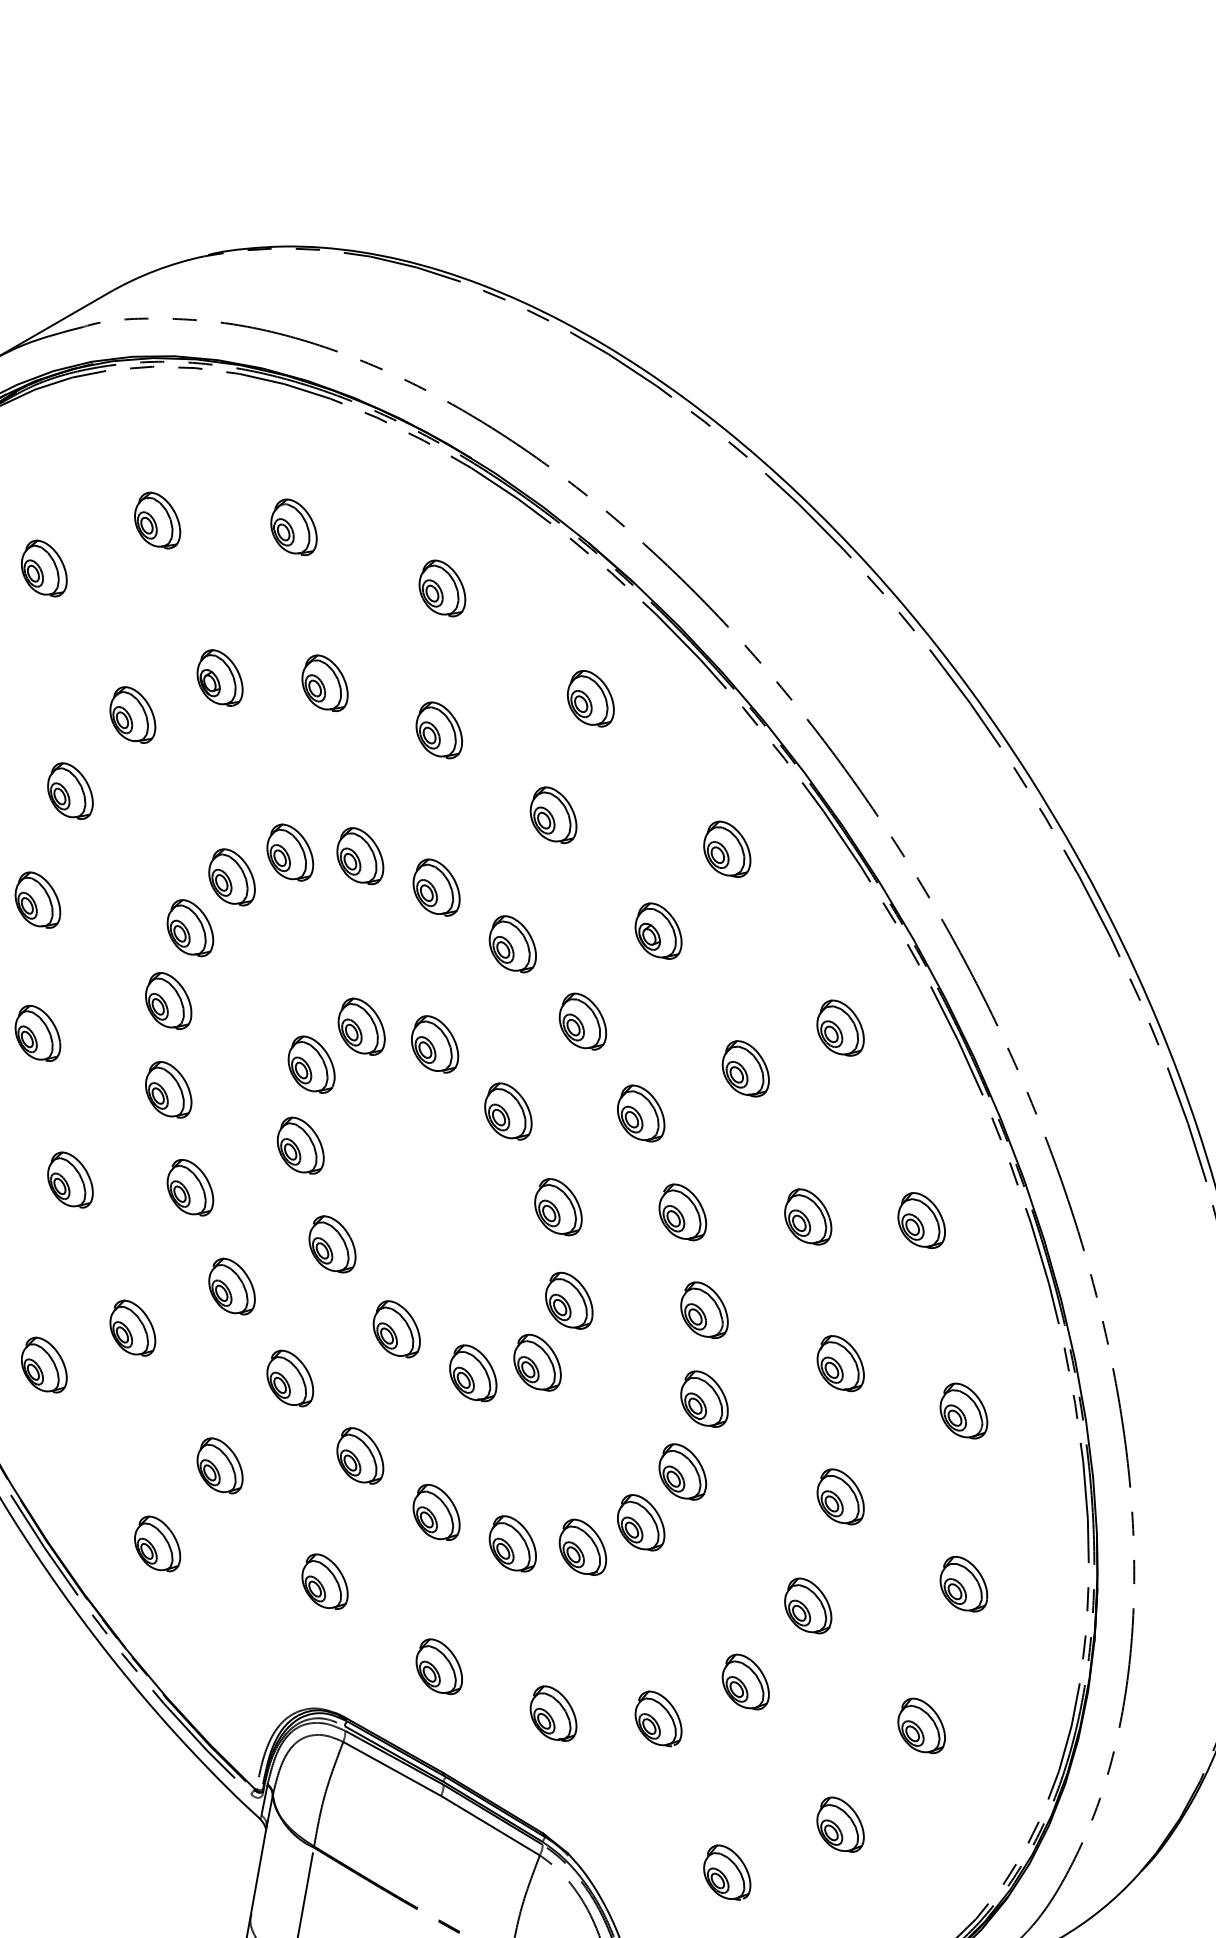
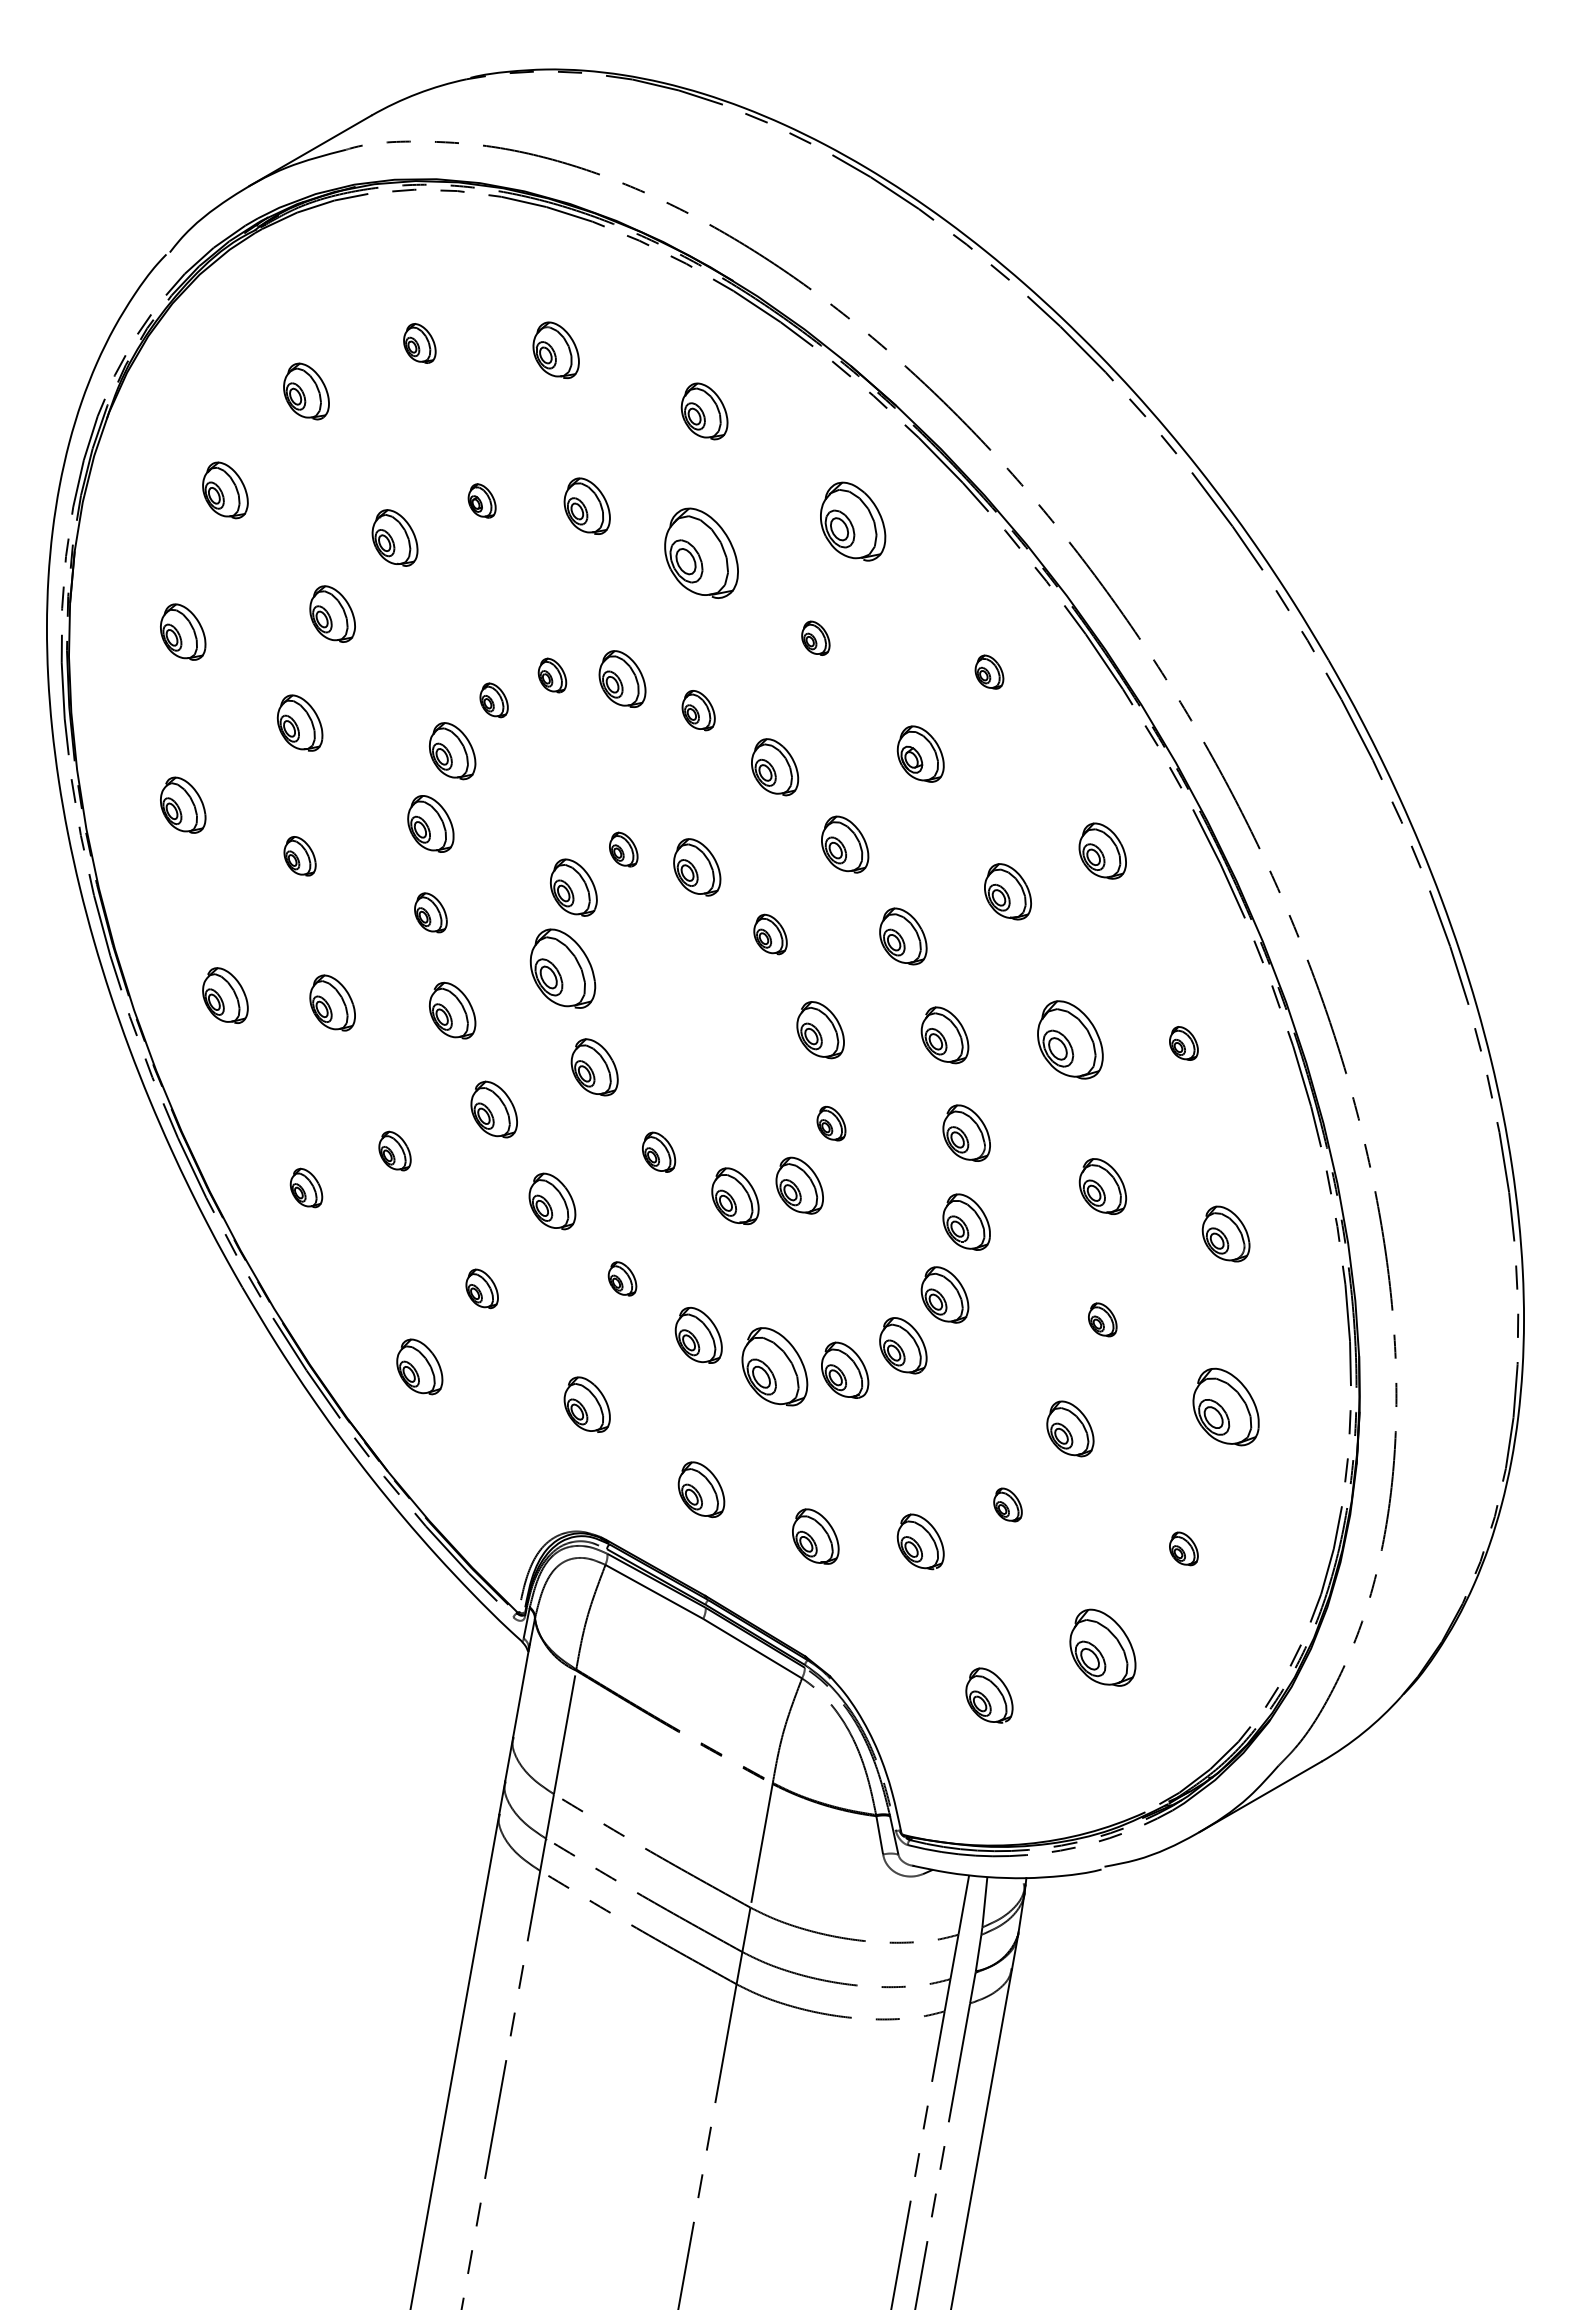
part: (157, 520) -> (419, 343), size x0.7
part: (219, 677) -> (481, 500), size x0.6
part: (590, 698) -> (852, 521), size x1.4
part: (439, 730) -> (701, 553), size x1.6
part: (553, 815) -> (815, 638), size x0.6
part: (727, 848) -> (989, 671), size x0.6
part: (290, 852) -> (552, 675), size x0.6
part: (231, 877) -> (493, 700), size x0.6
part: (436, 887) -> (698, 710), size x0.7
part: (361, 1026) -> (623, 849), size x0.6
part: (37, 1032) -> (299, 855), size x0.7
part: (168, 1089) -> (430, 912), size x0.7
part: (508, 1111) -> (770, 934), size x0.7
part: (300, 1145) -> (562, 968), size x1.4
part: (808, 1216) -> (1070, 1039), size x1.4
part: (921, 1220) -> (1183, 1043), size x0.6
part: (569, 1300) -> (831, 1123), size x0.6
part: (132, 1327) -> (394, 1150), size x0.7
part: (396, 1329) -> (658, 1152), size x0.7
part: (44, 1364) -> (306, 1187), size x0.7
part: (360, 1455) -> (622, 1278), size x0.6
part: (219, 1465) -> (481, 1288), size x0.7
part: (840, 1496) -> (1102, 1319), size x0.6
part: (513, 1543) -> (775, 1366), size x1.4
part: (963, 1584) -> (1225, 1407), size x1.4
part: (745, 1681) -> (1007, 1504), size x0.6
part: (921, 1725) -> (1183, 1548), size x0.6
part: (840, 1824) -> (1102, 1647), size x1.4

